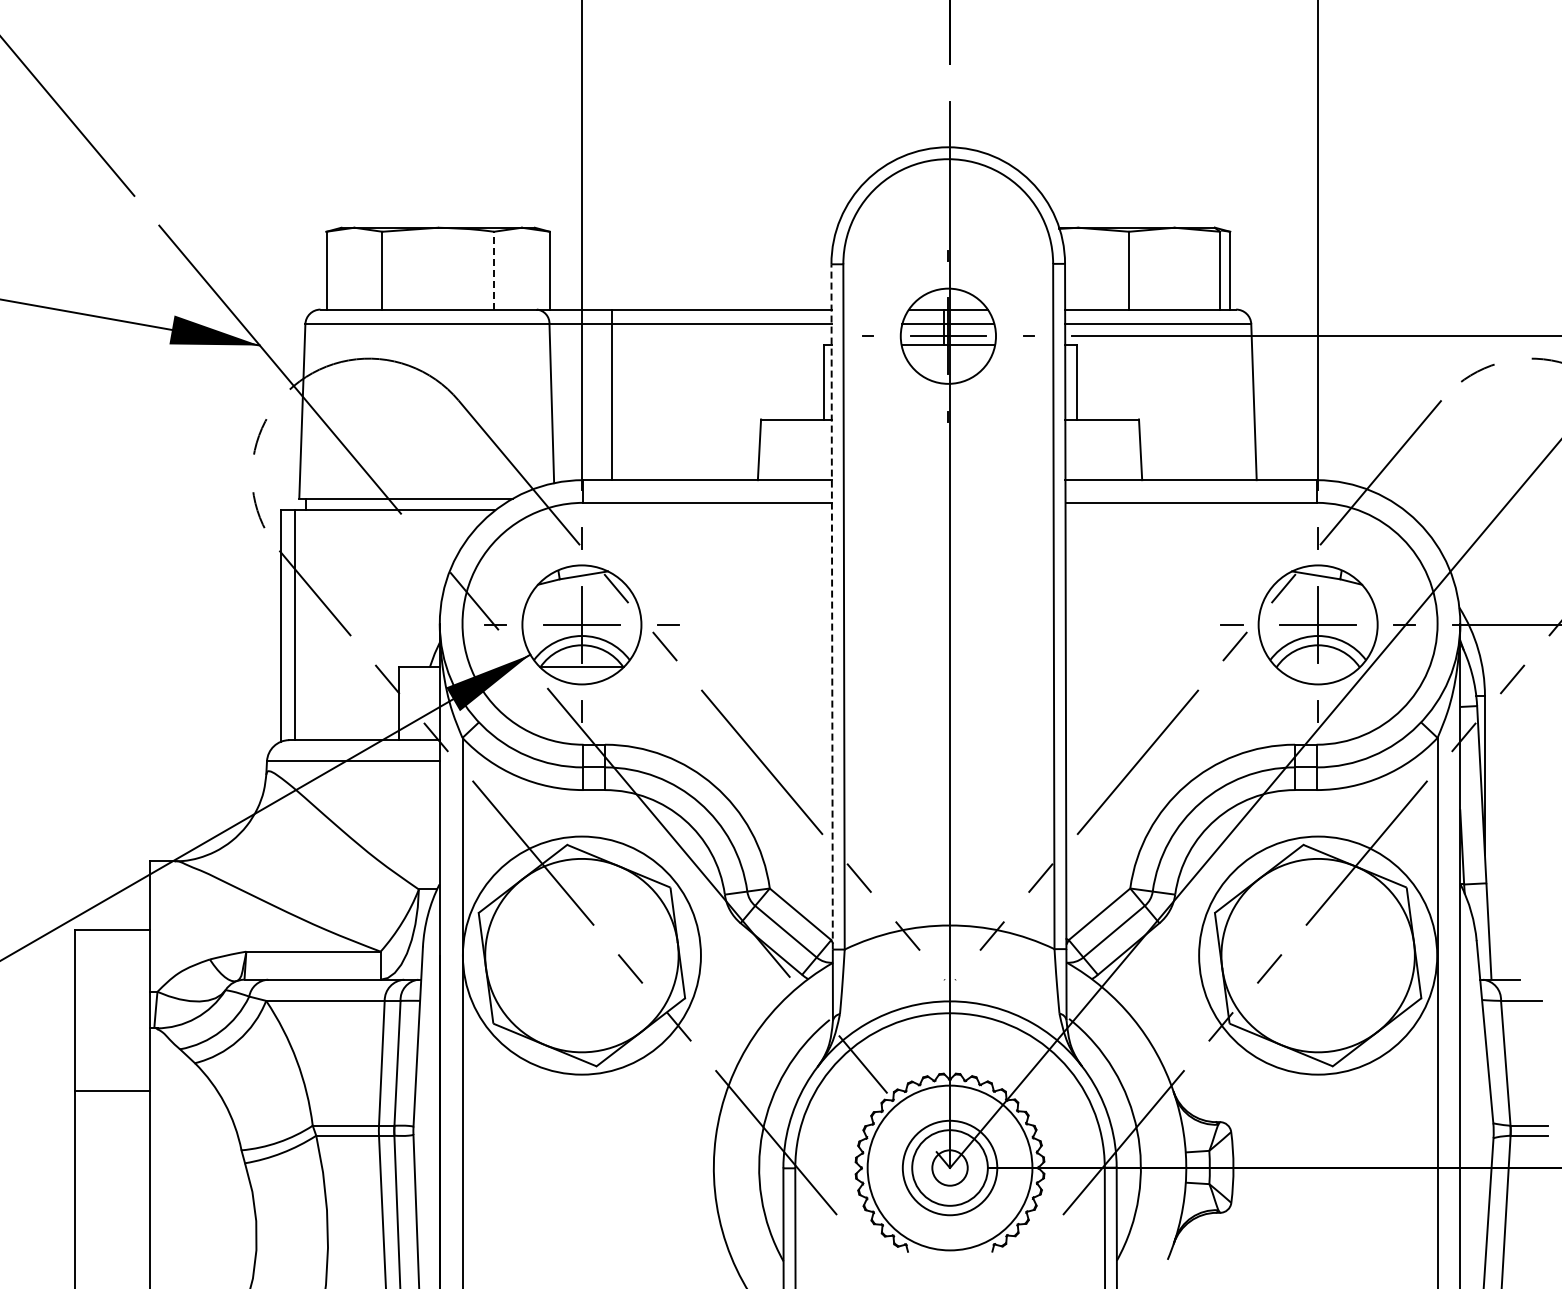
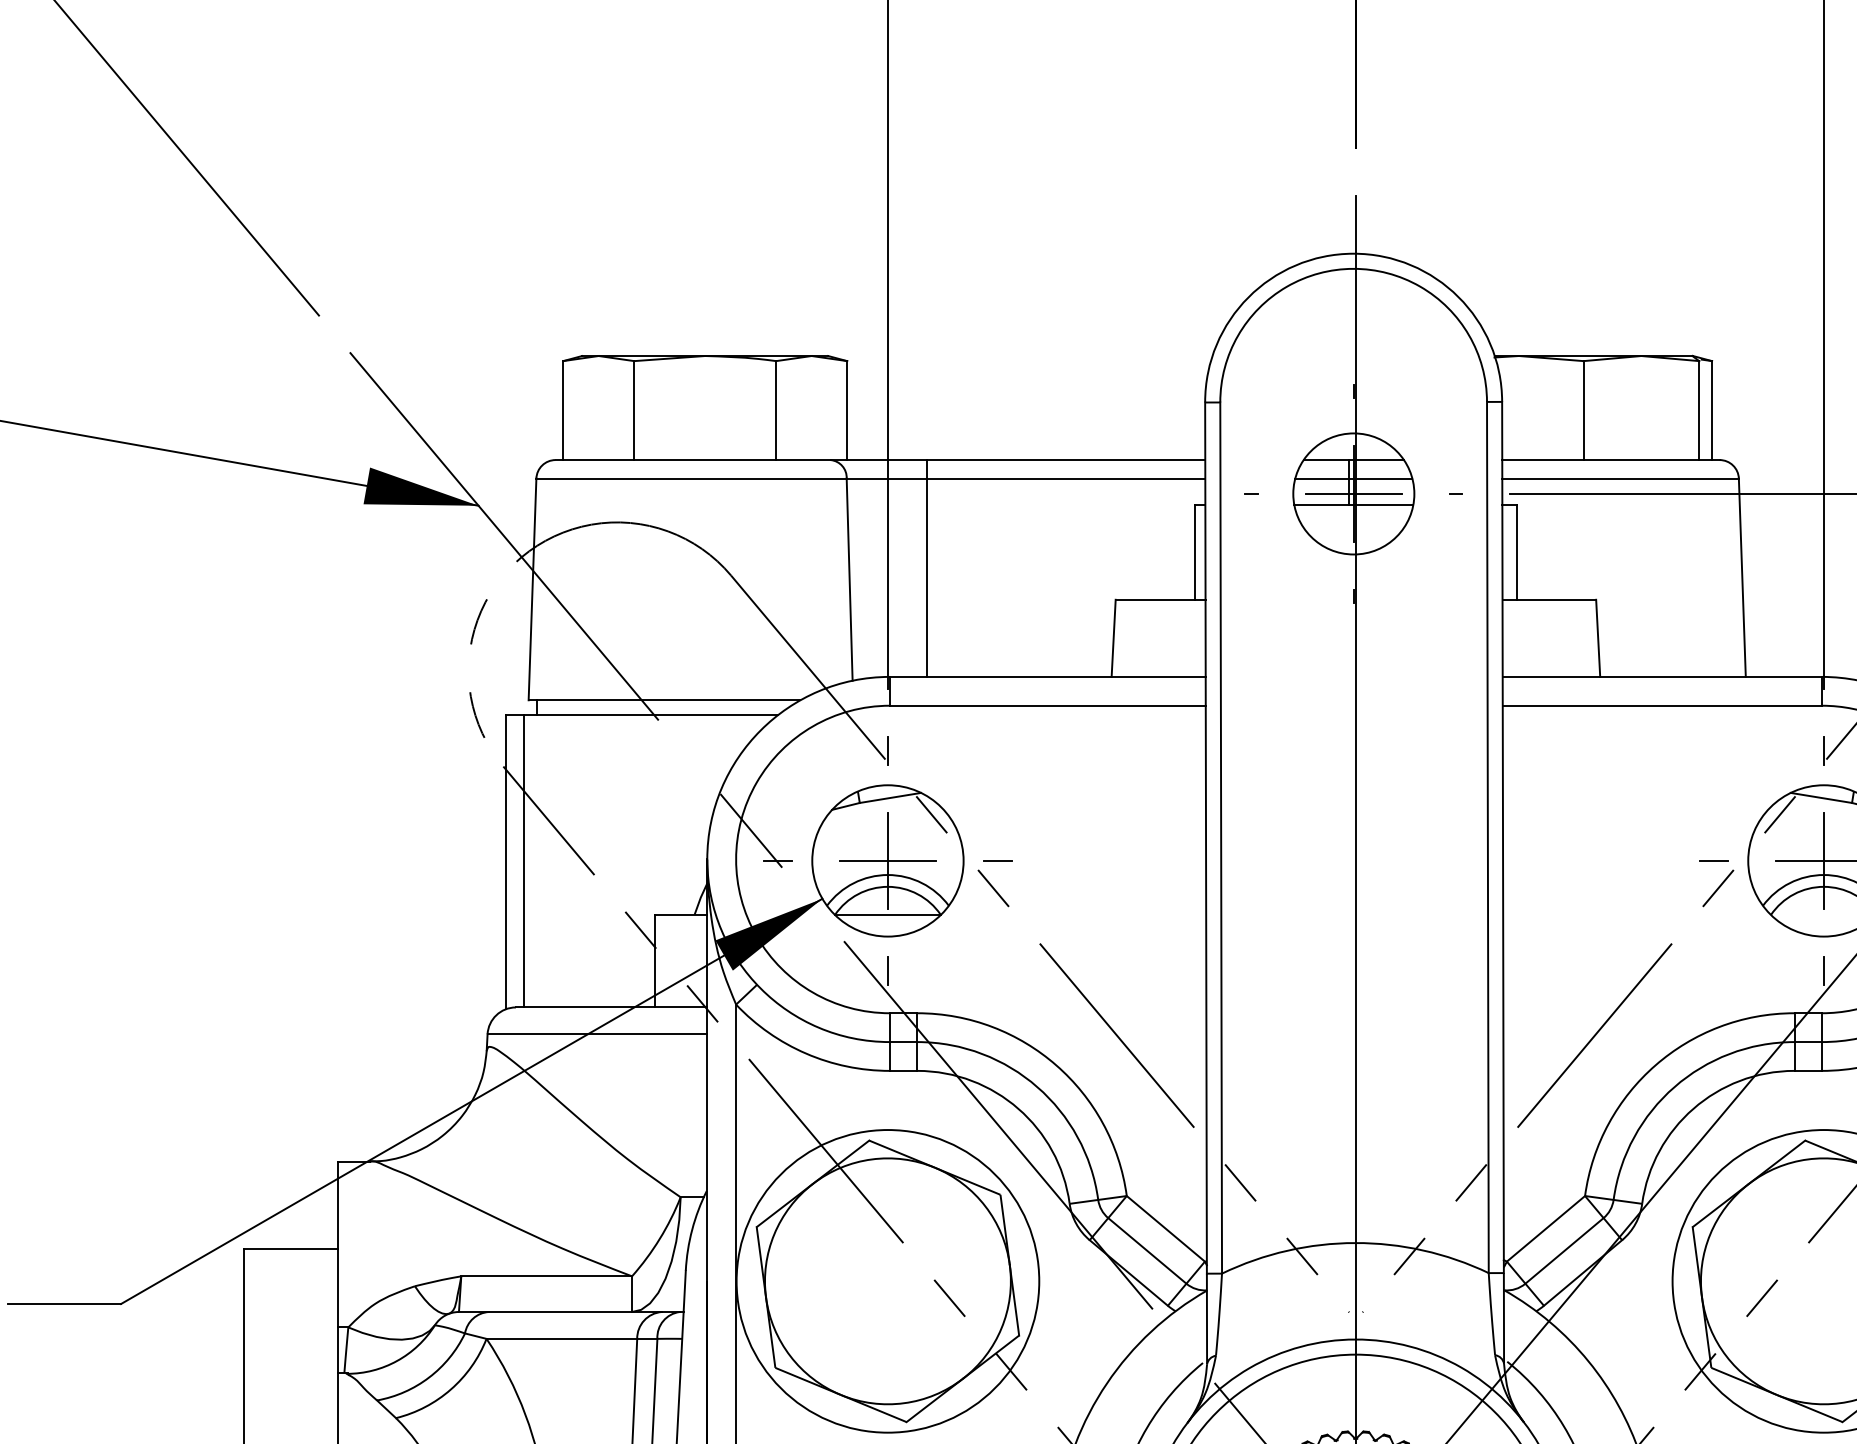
line: (494, 270) -> (776, 410), dashed -> solid
line: (832, 606) -> (1206, 837), dashed -> solid

